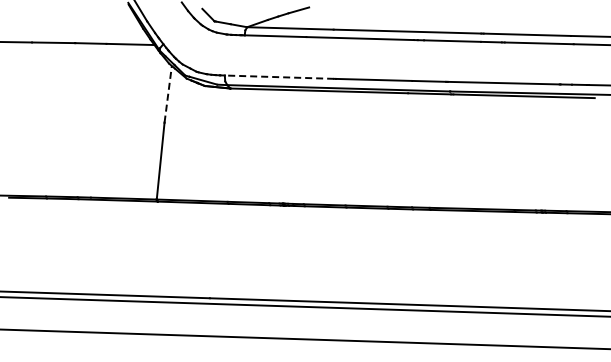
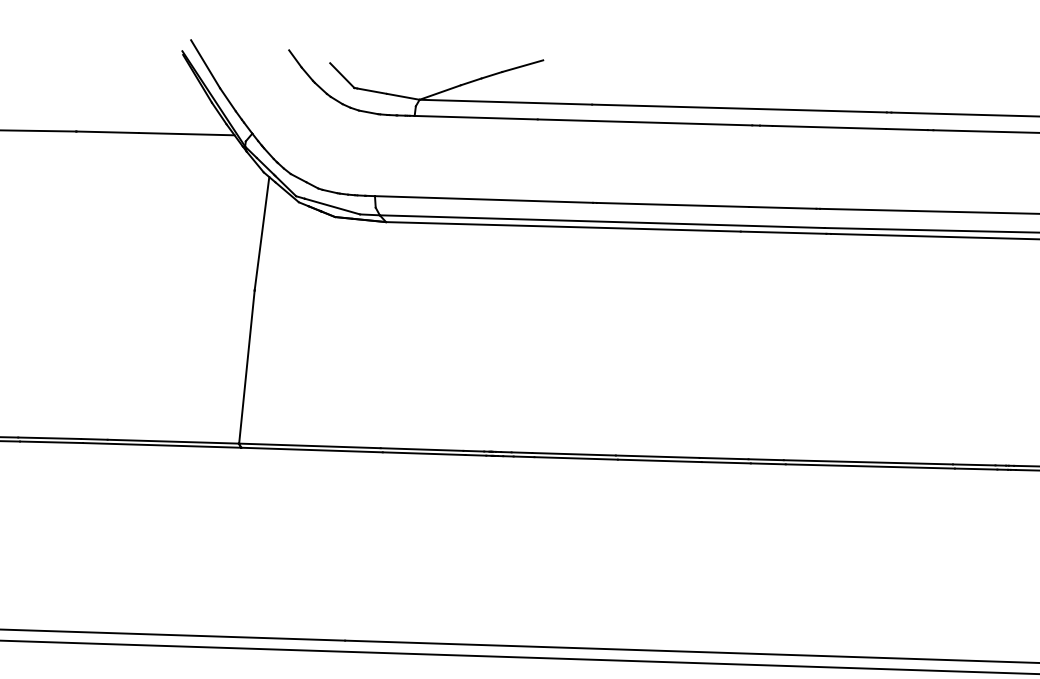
line: (279, 77) -> (484, 200), dashed -> solid
line: (168, 94) -> (262, 234), dashed -> solid

